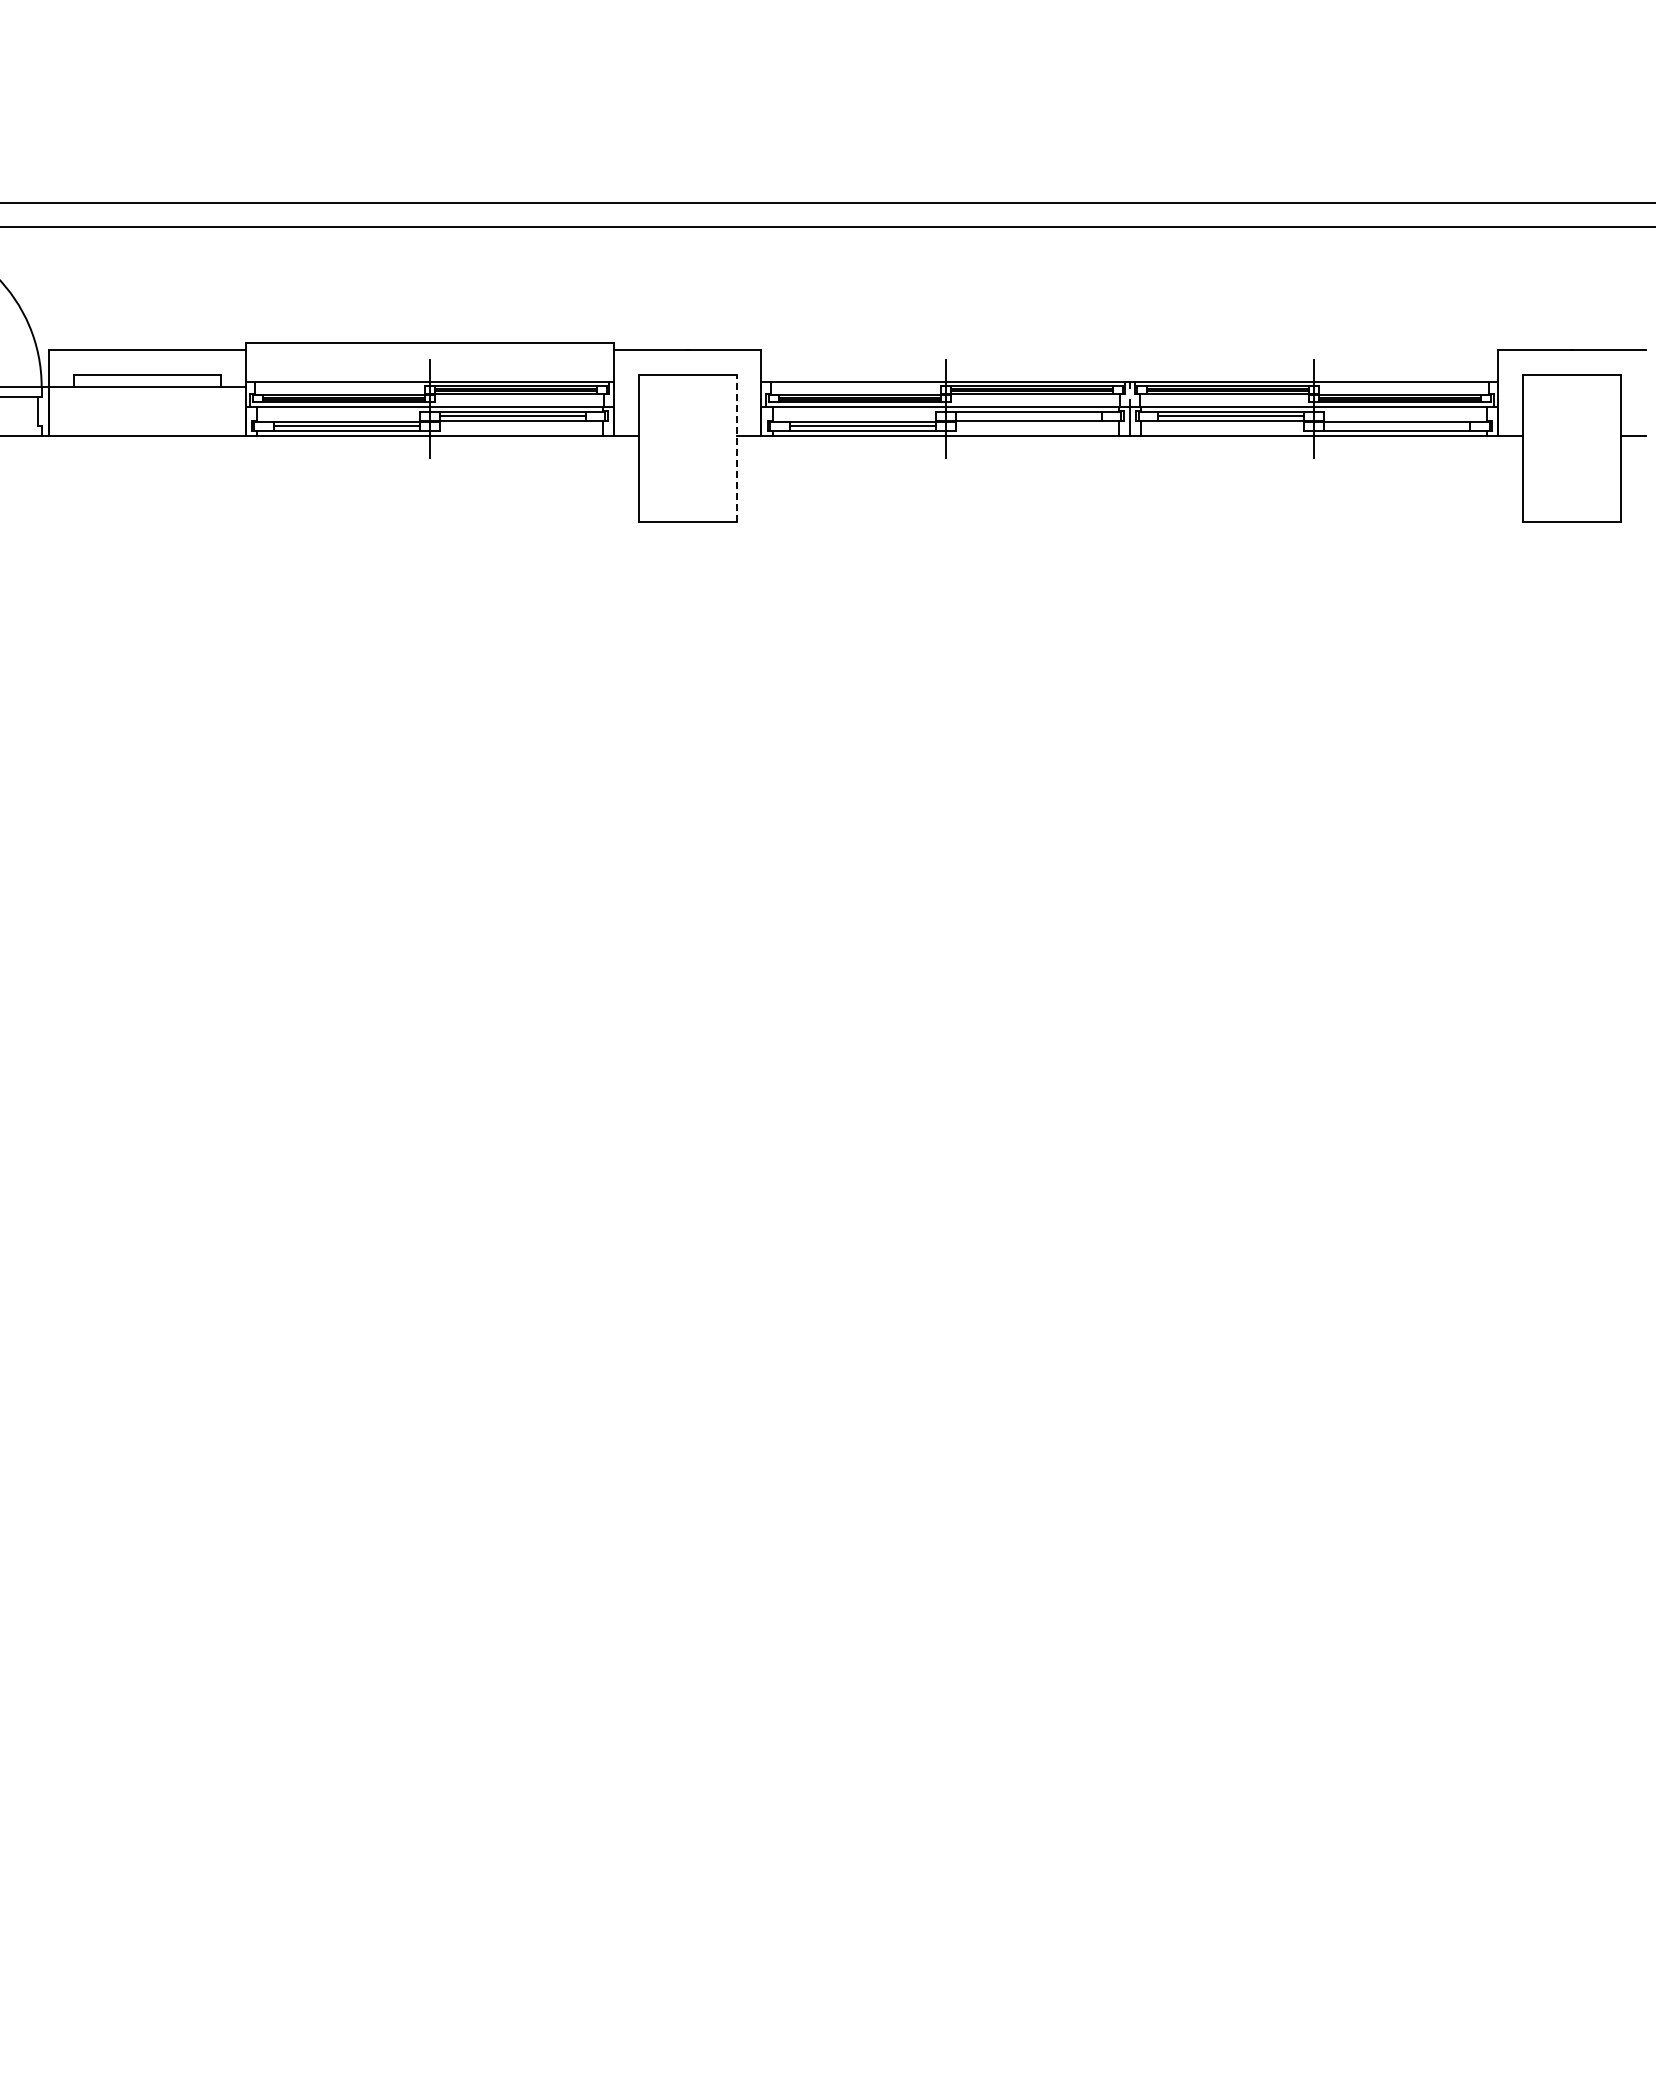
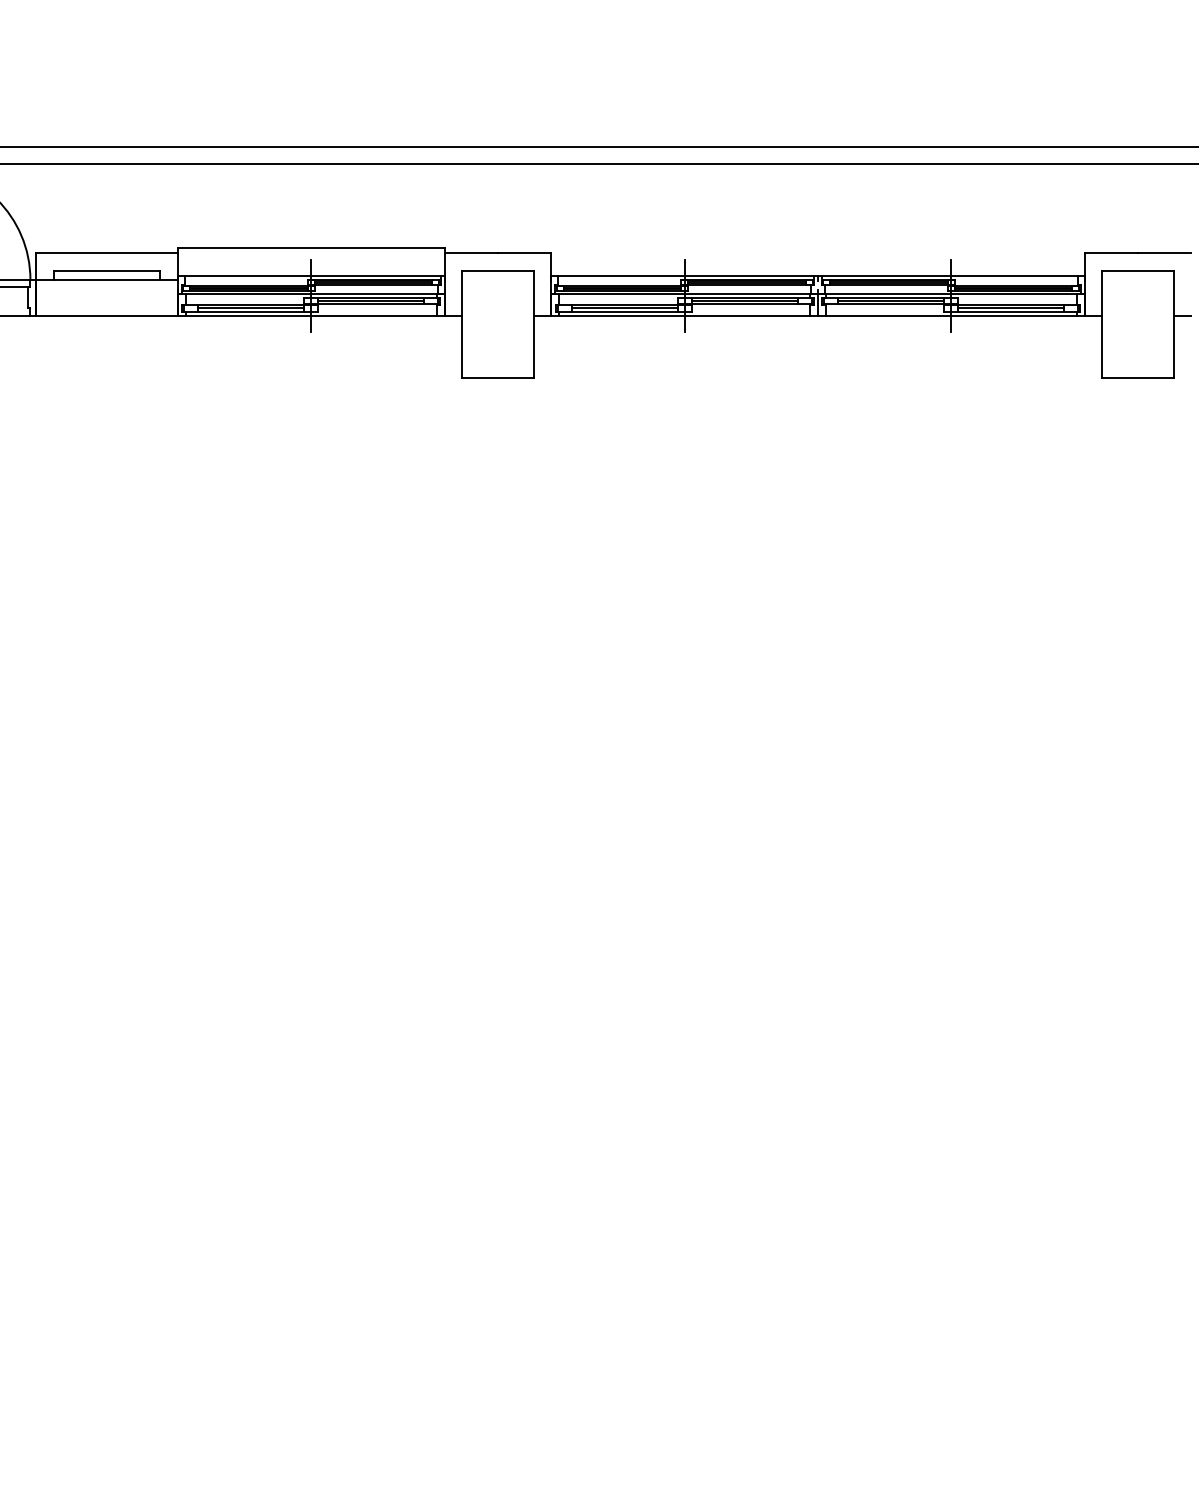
line: (1028, 416) -> (744, 301), added
line: (1397, 426) -> (1011, 308), added
line: (736, 448) -> (533, 324), dashed -> solid

